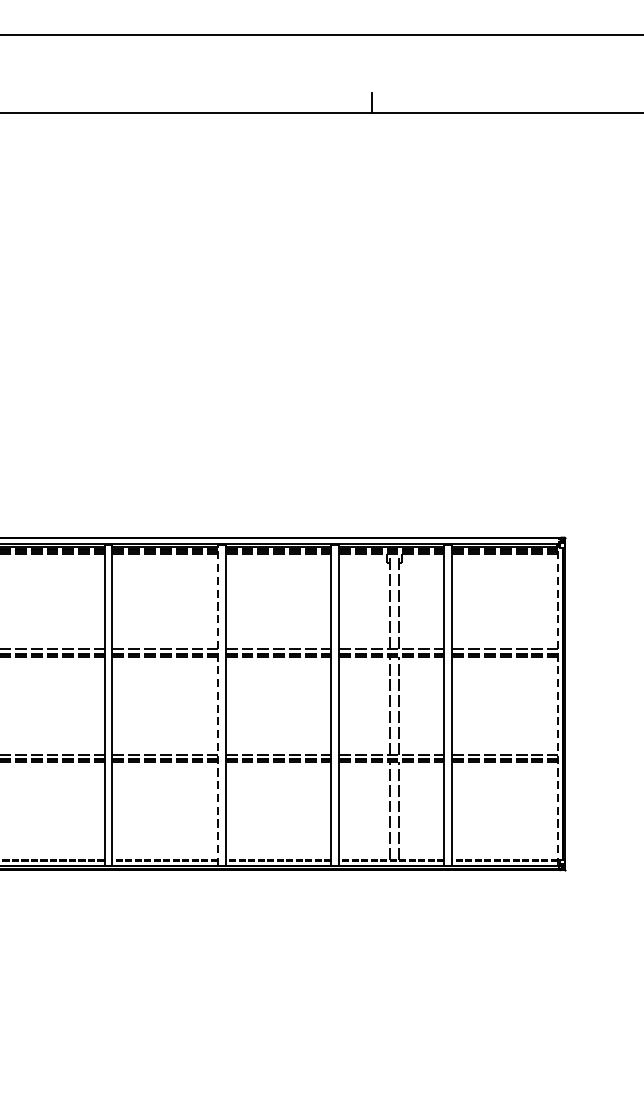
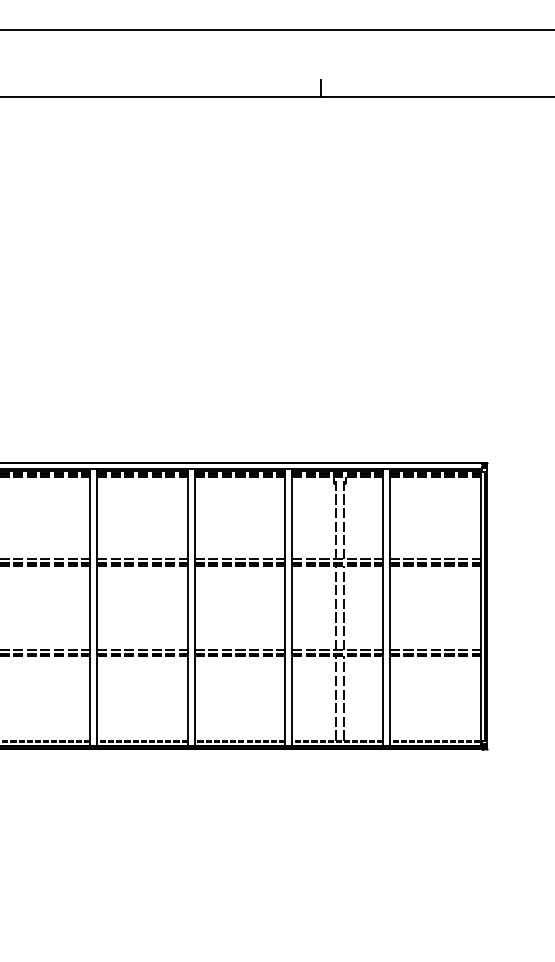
line: (217, 704) -> (187, 606), dashed -> solid
line: (557, 704) -> (480, 606), dashed -> solid

